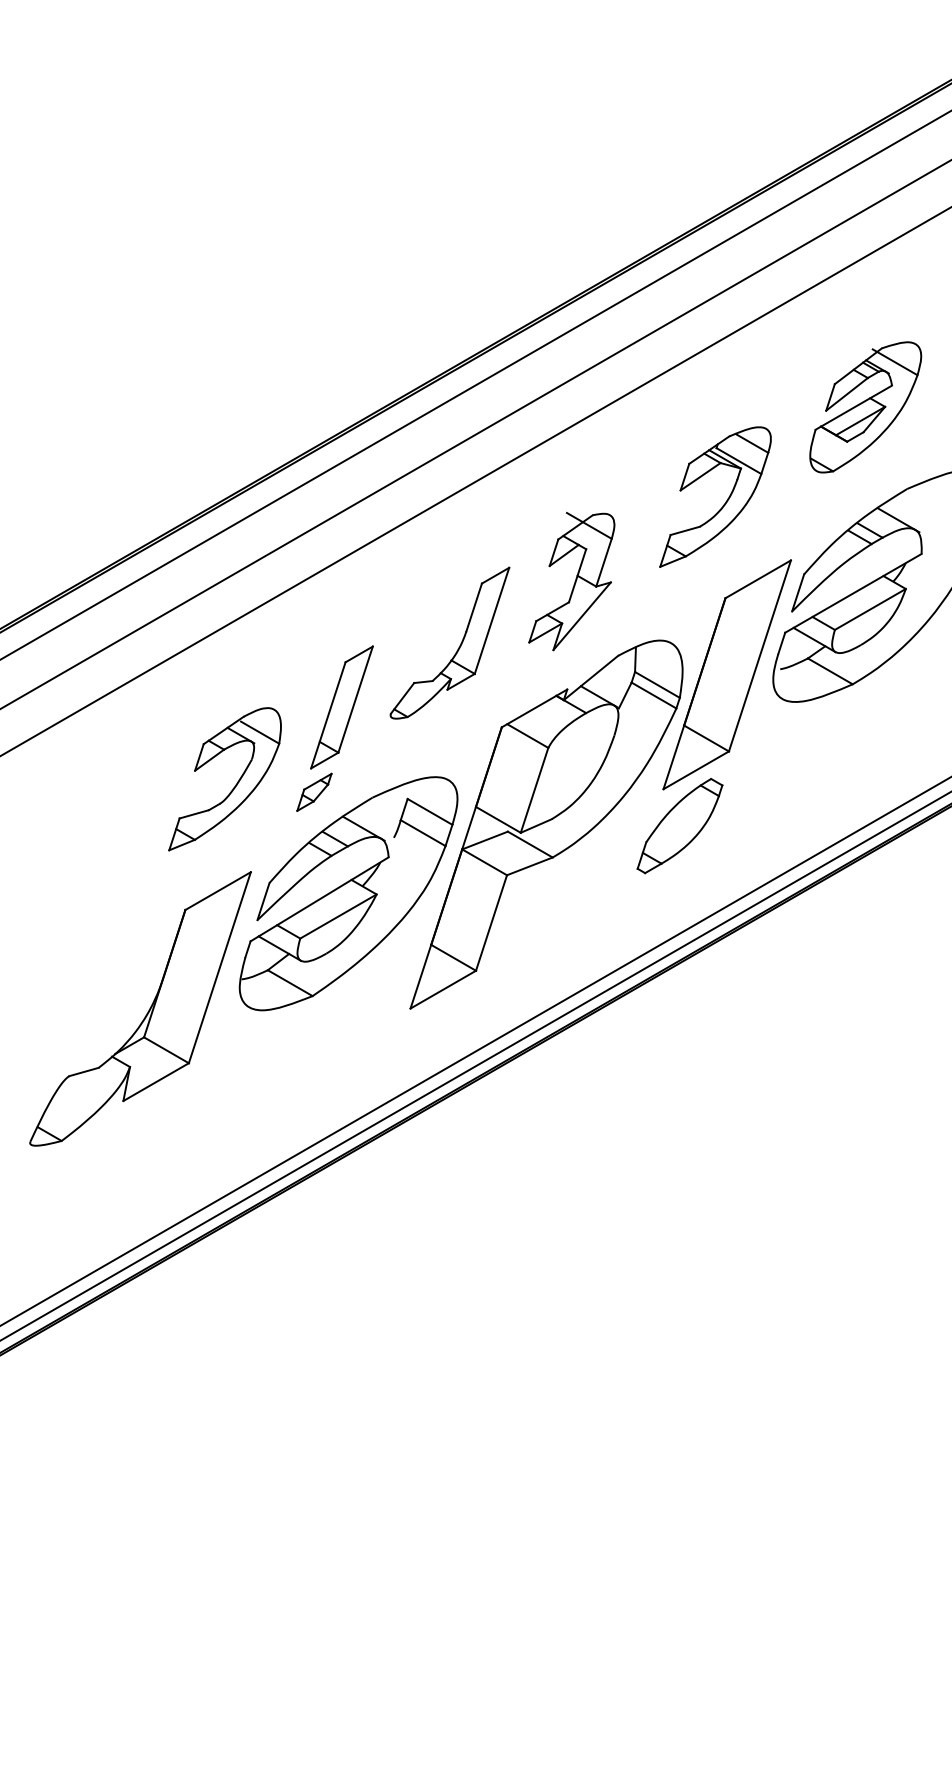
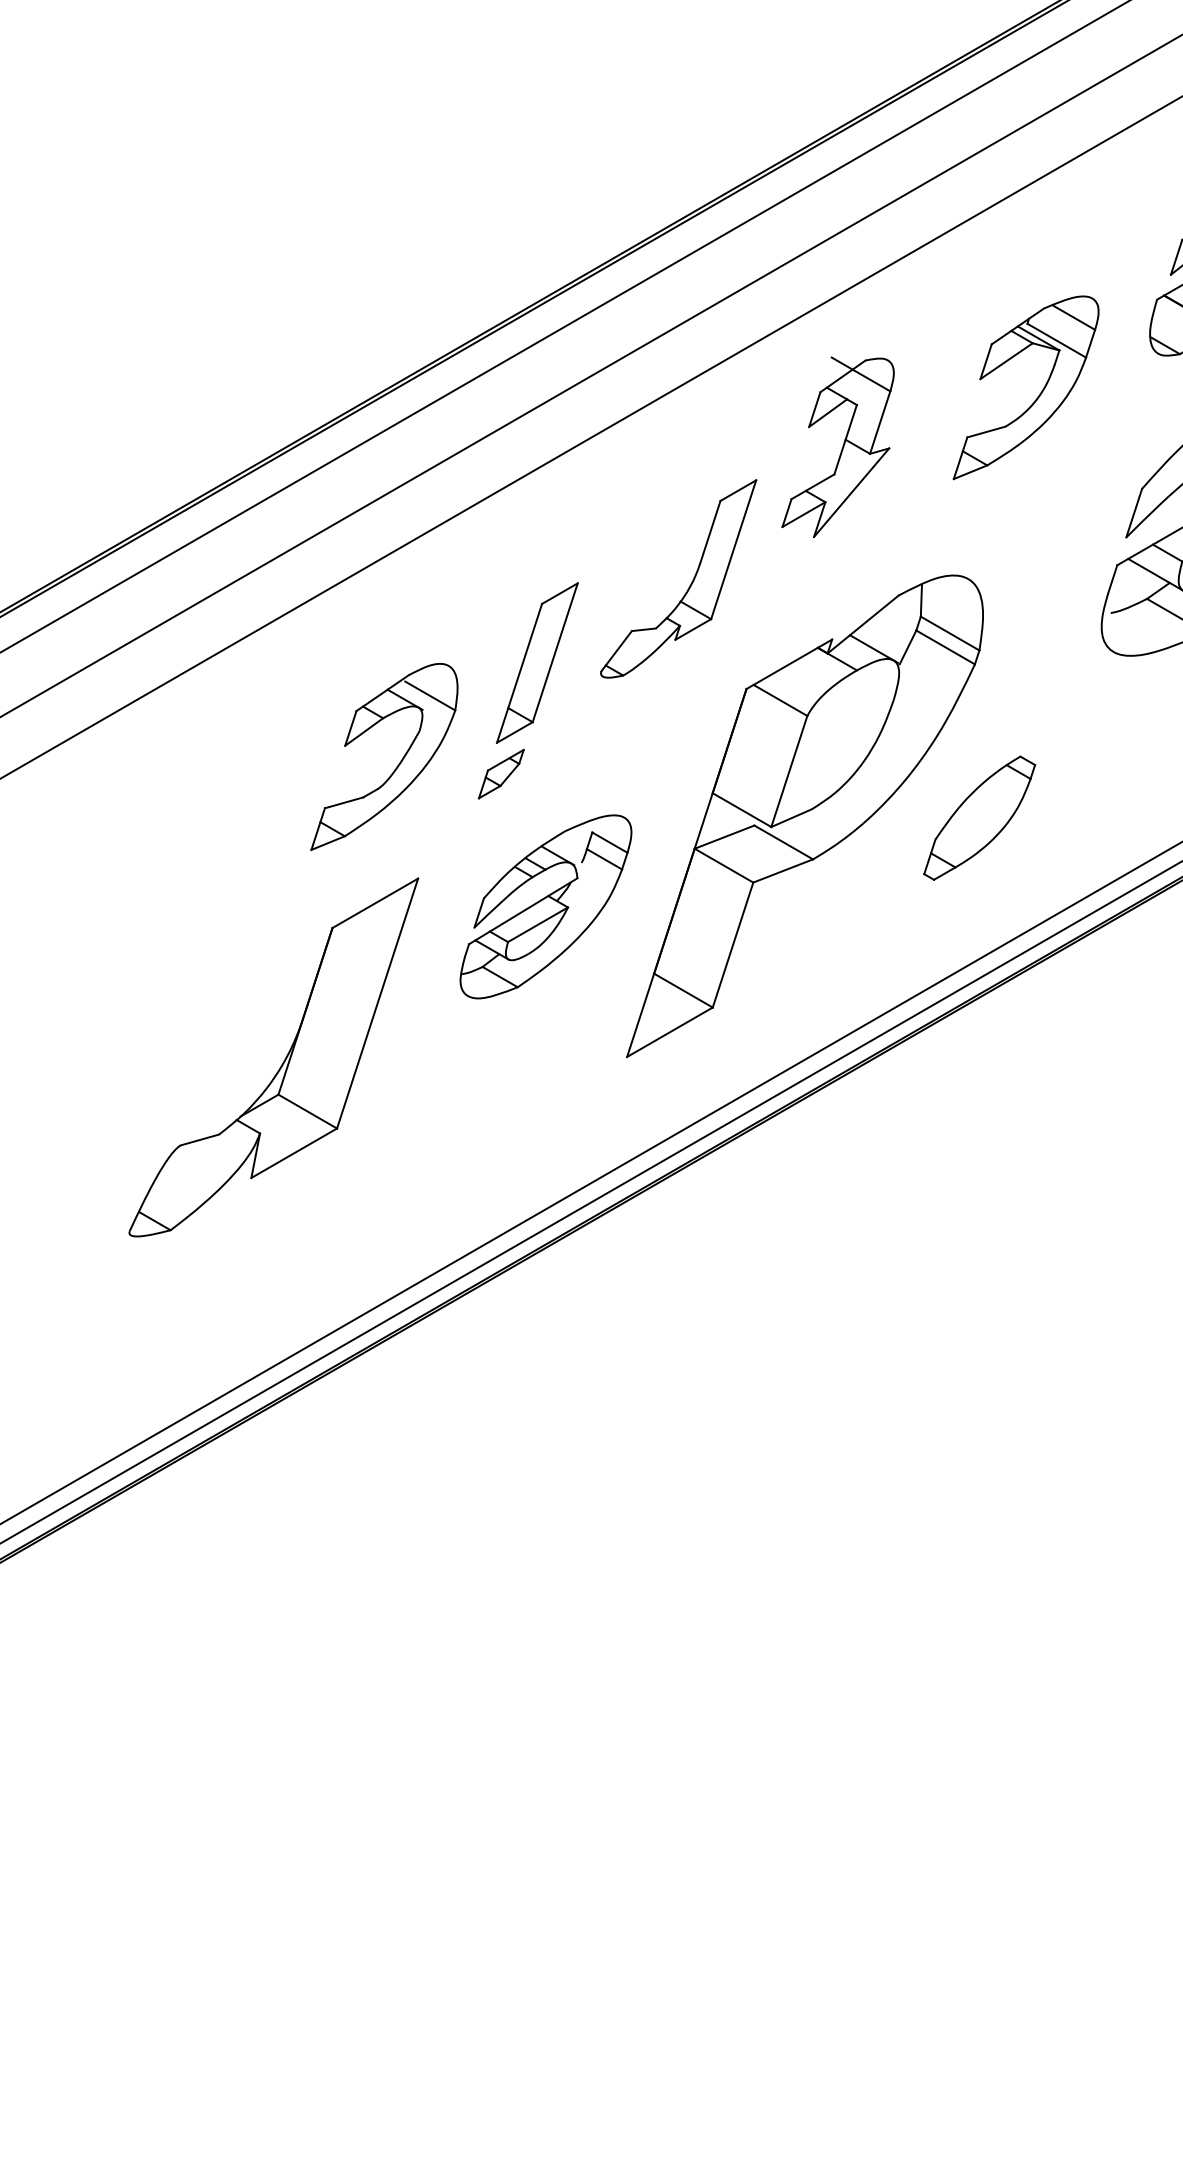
part: (571, 581) -> (837, 447), moved
part: (726, 674) -> (1040, 619), removed
part: (348, 893) -> (545, 906), size x0.6

